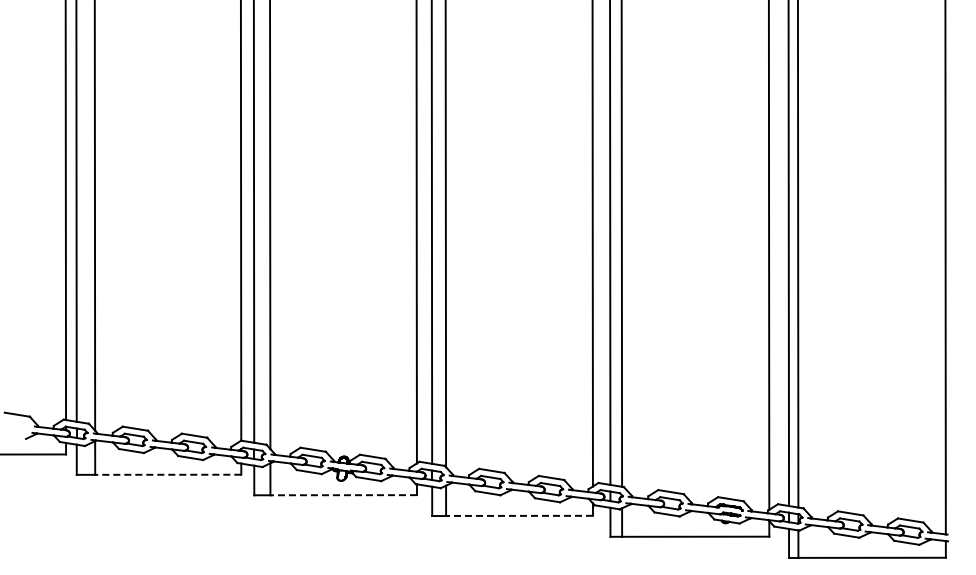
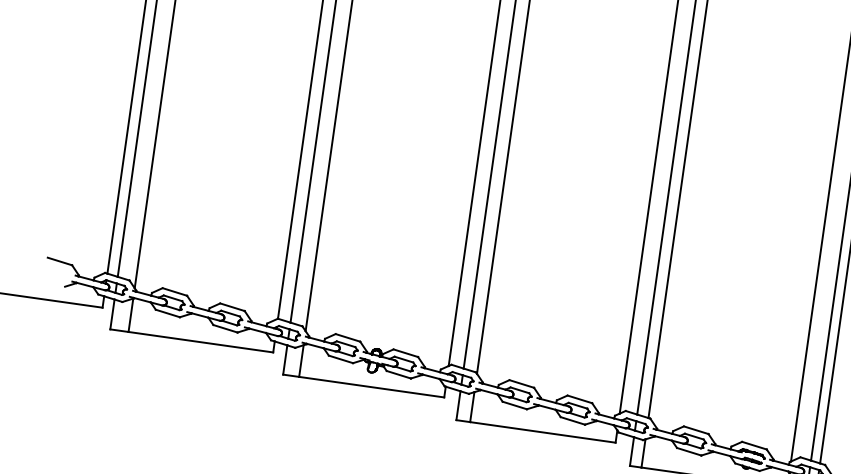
line: (167, 474) -> (200, 341), dashed -> solid
line: (343, 495) -> (371, 387), dashed -> solid
line: (519, 515) -> (542, 432), dashed -> solid

